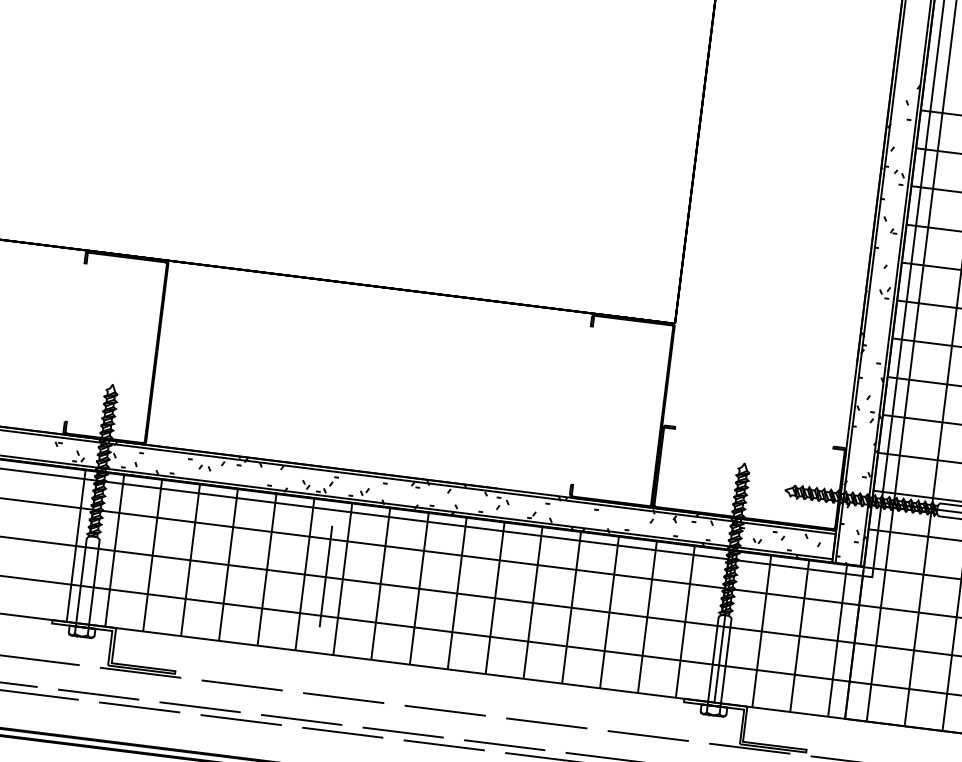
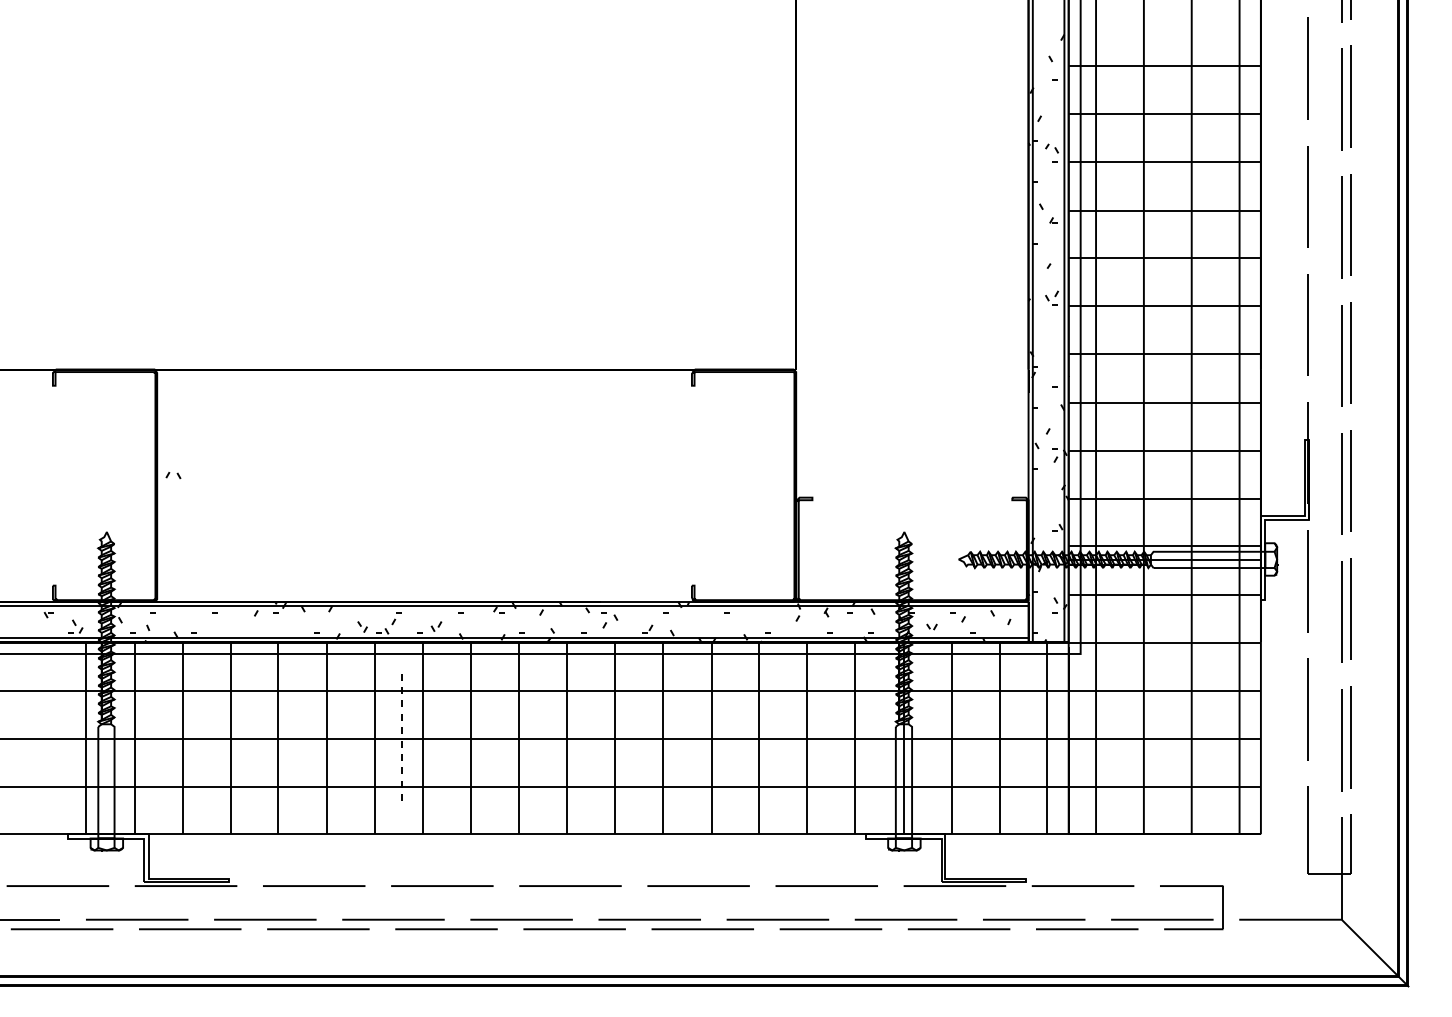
part: (205, 467) -> (173, 475), moved
line: (325, 577) -> (401, 738), solid -> dashed

